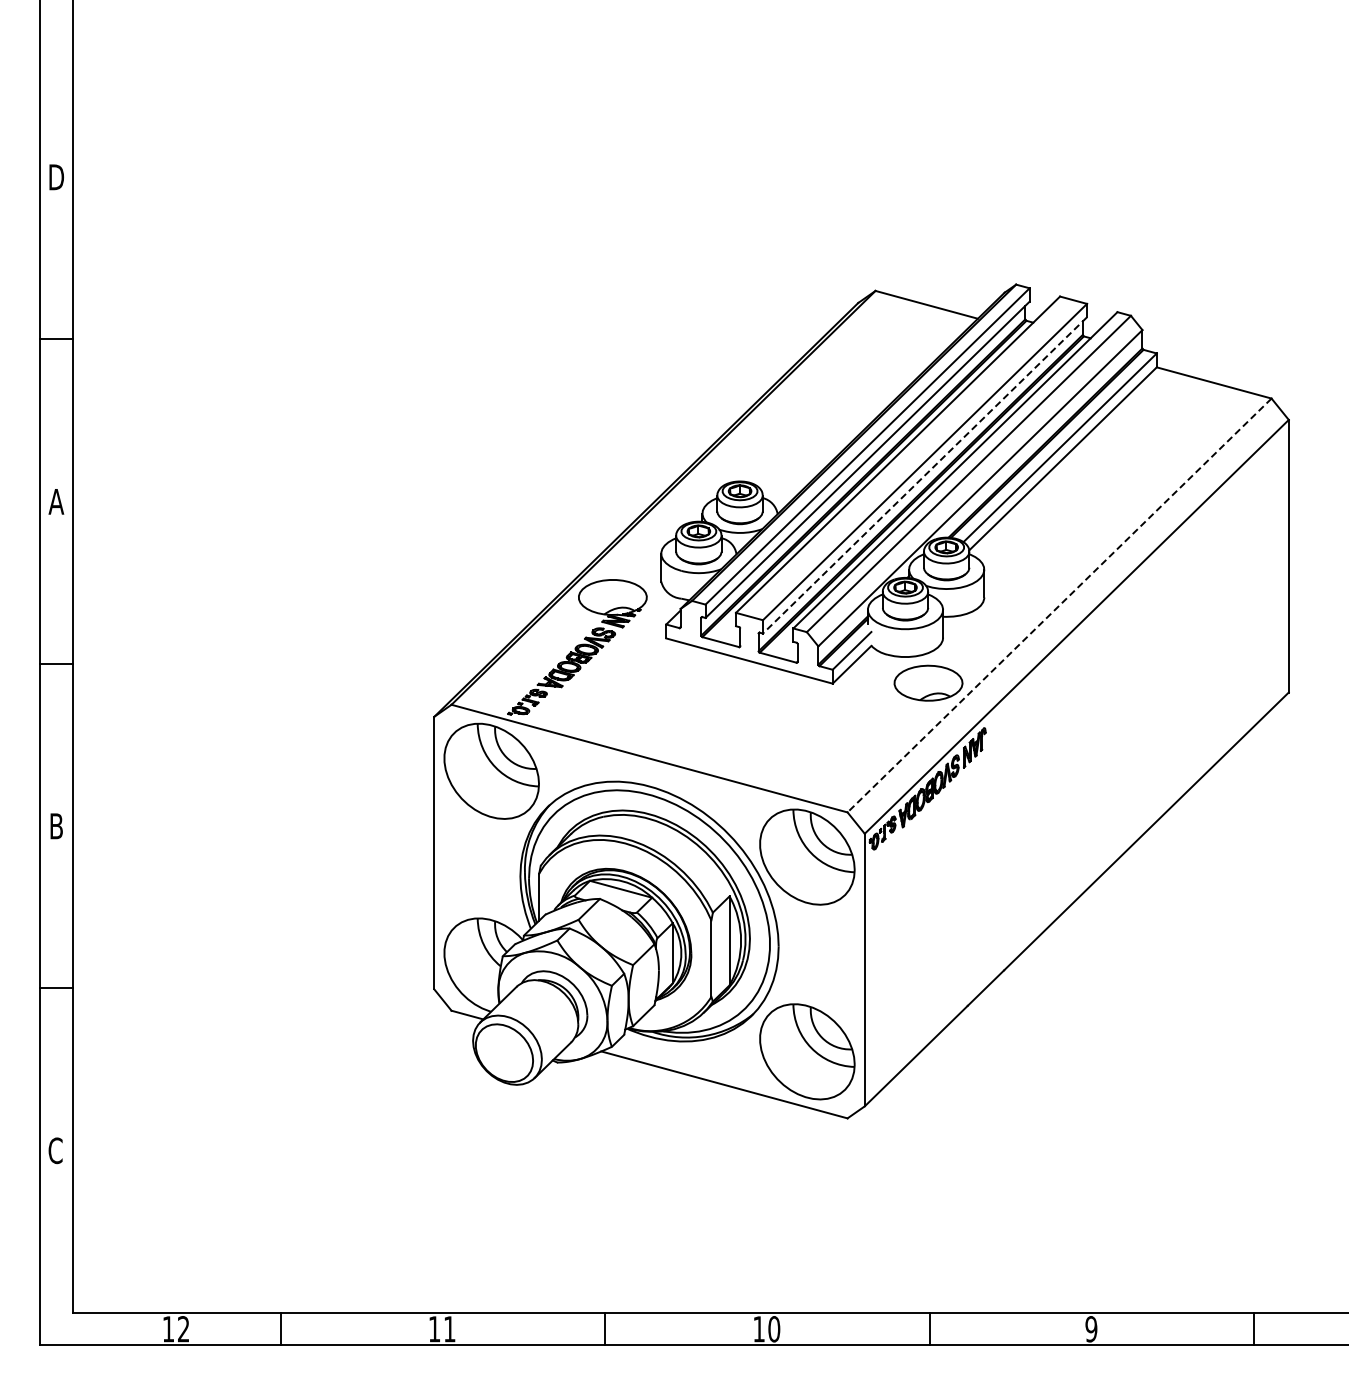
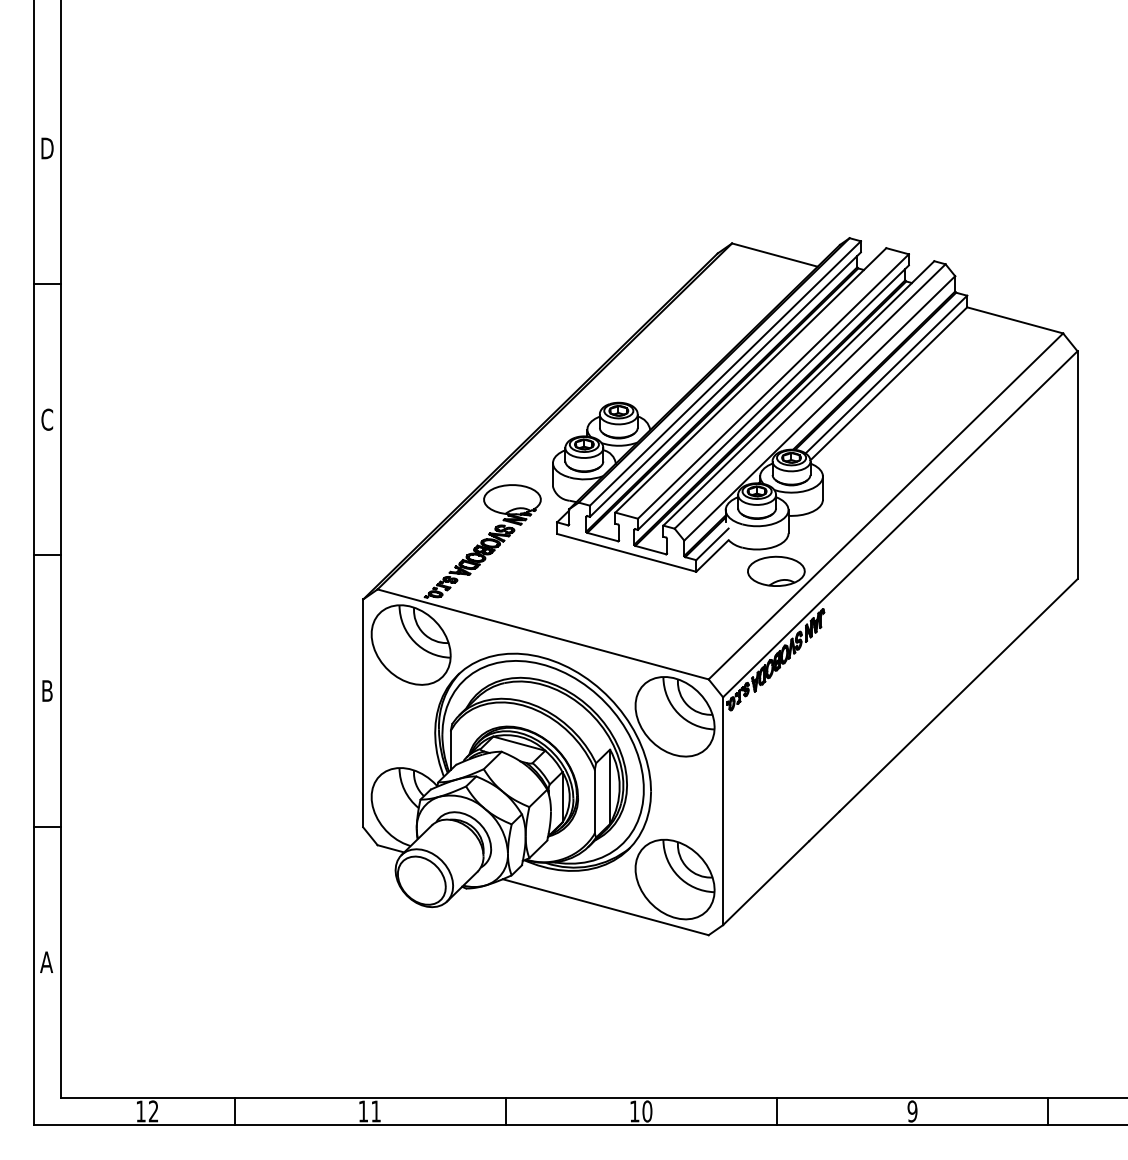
line: (924, 475) -> (773, 397), dashed -> solid
text: (56, 501) -> (47, 419), A -> C
line: (1059, 605) -> (885, 506), dashed -> solid
text: (55, 1150) -> (46, 962), C -> A

